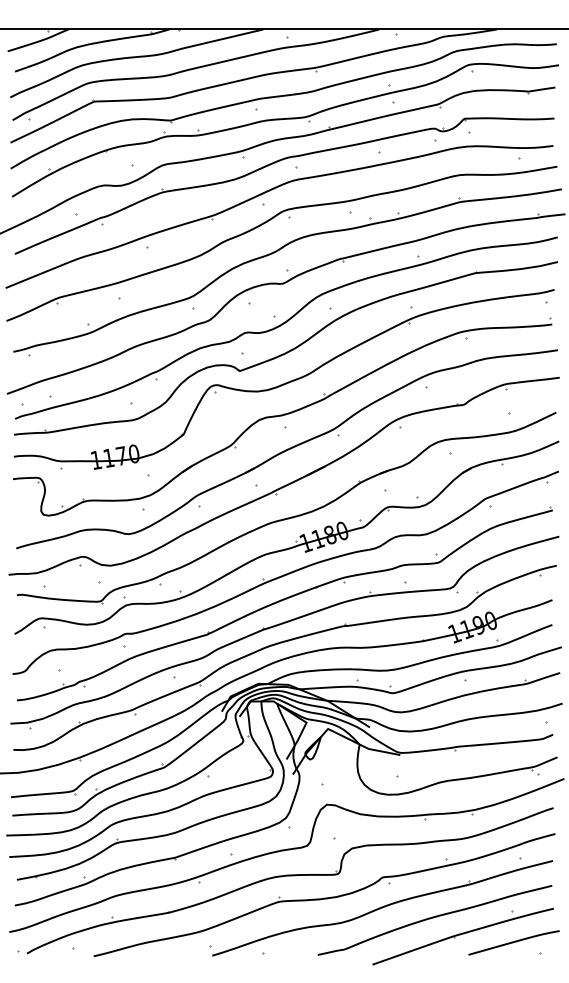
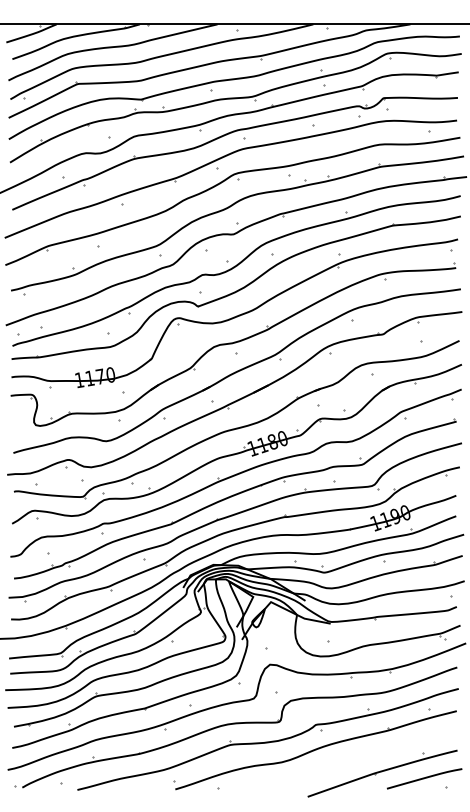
curve: (433, 918) -> (358, 758), removed

